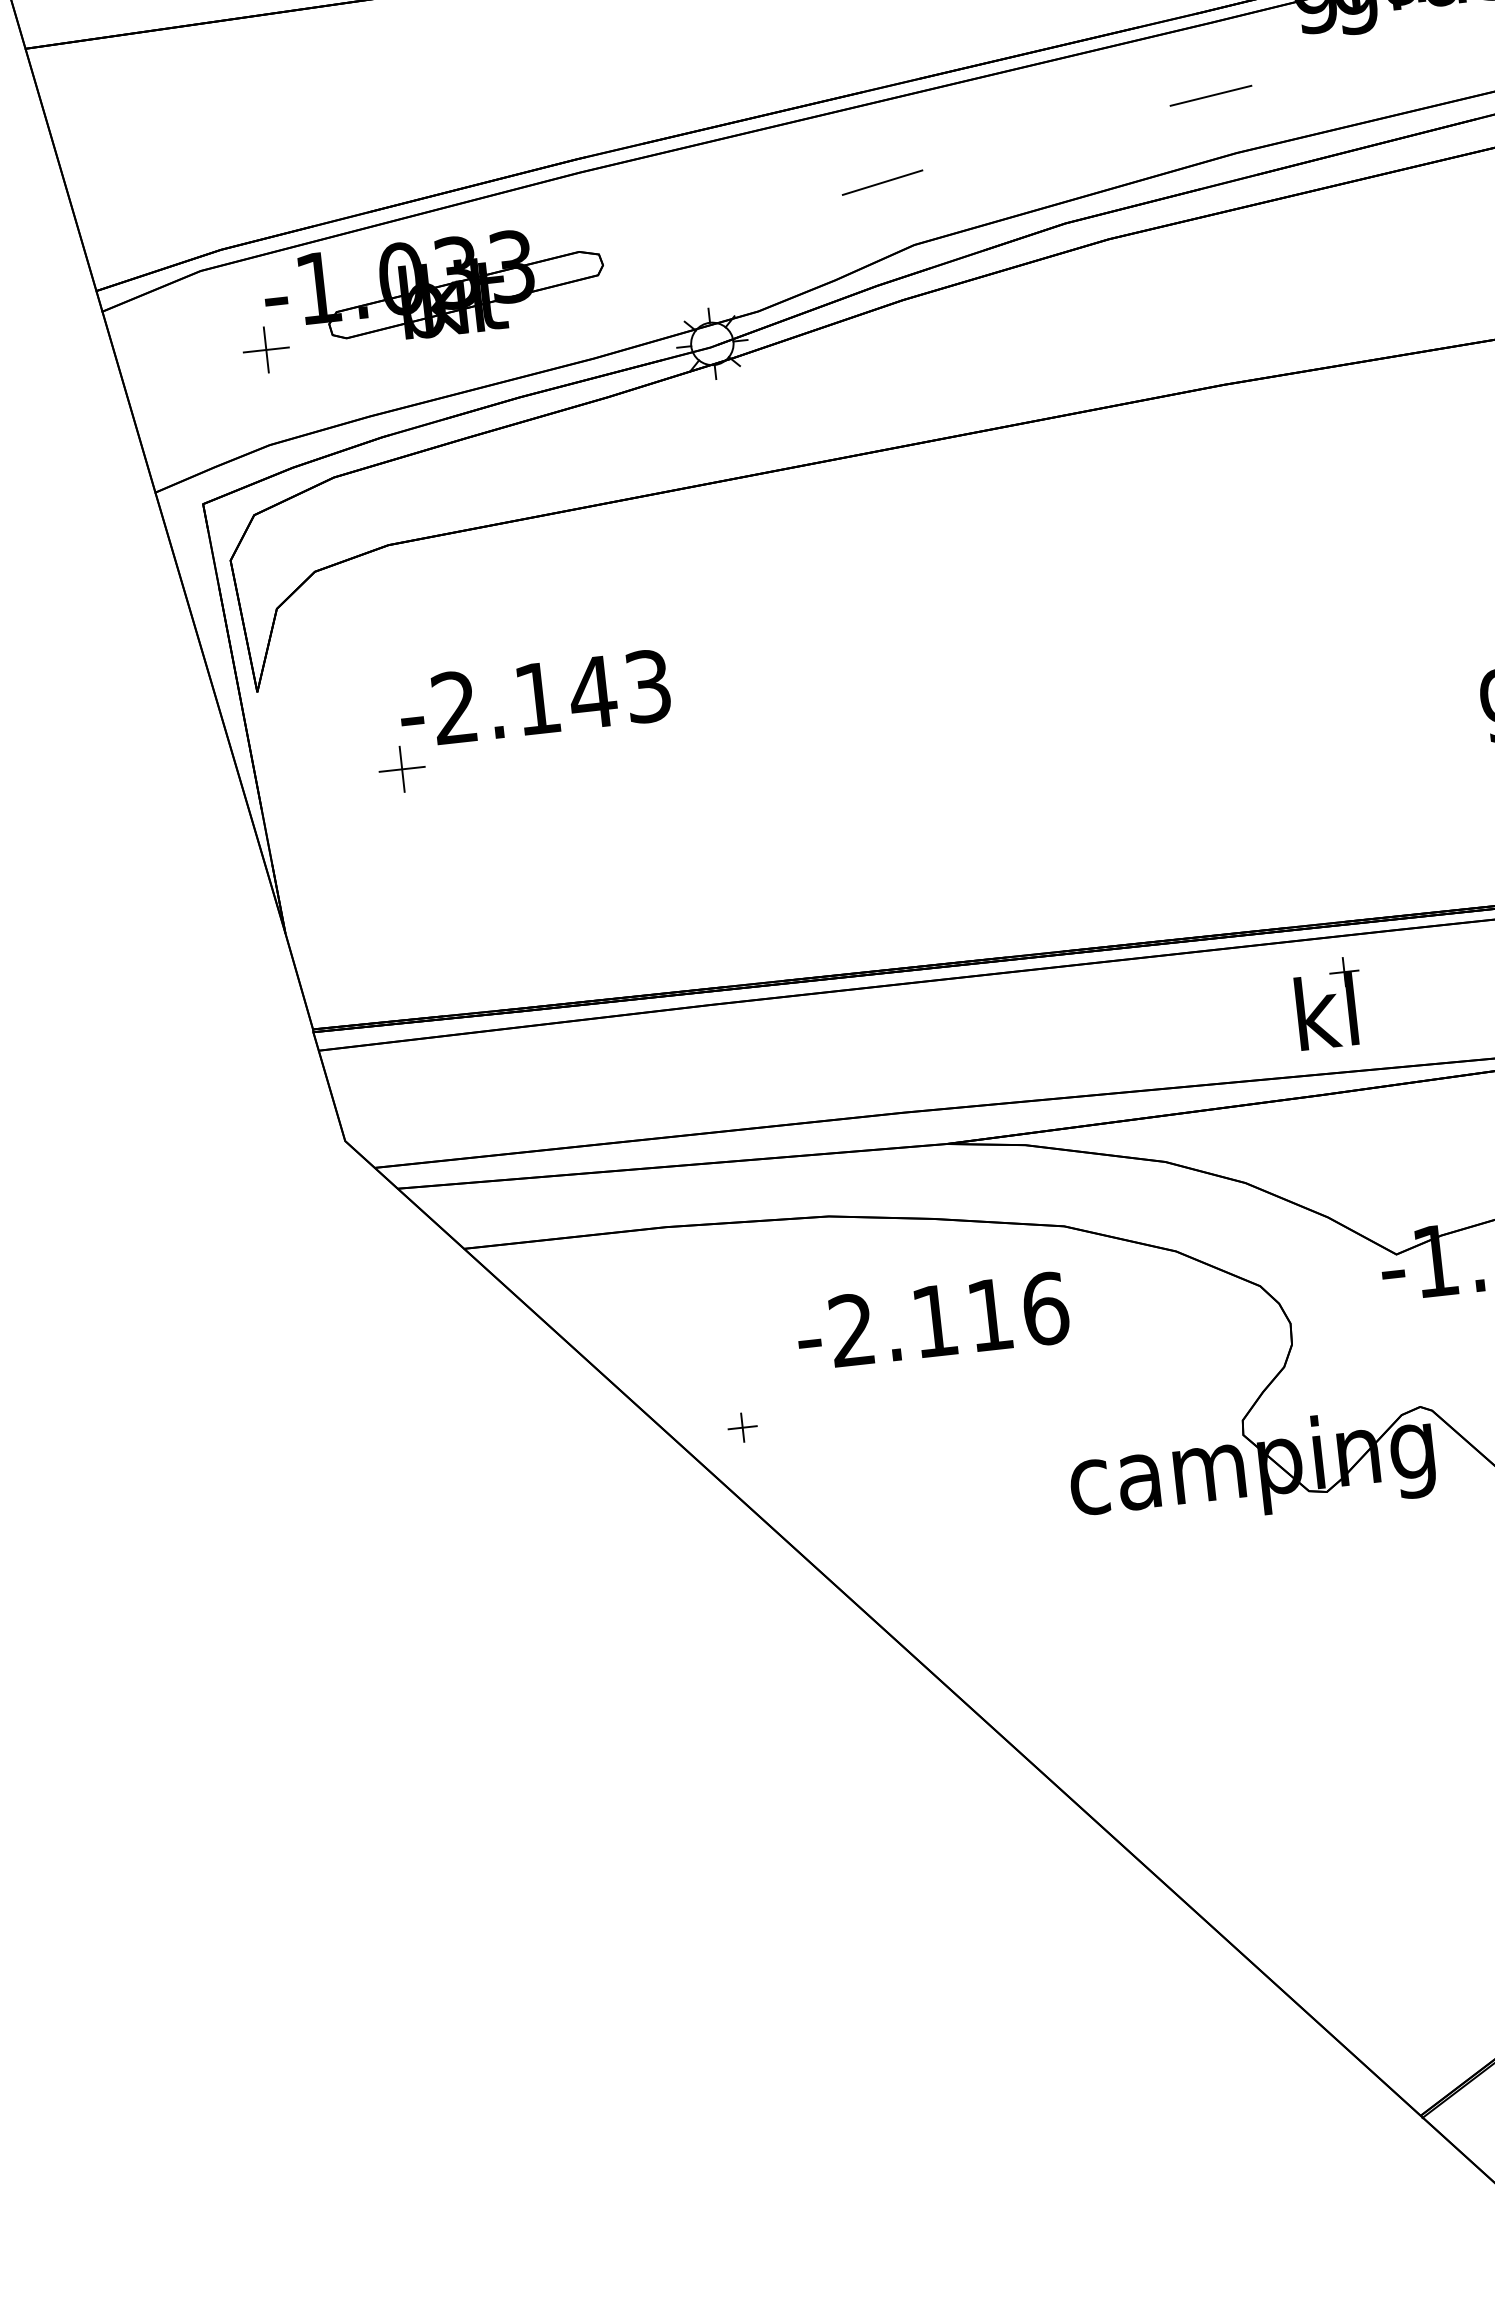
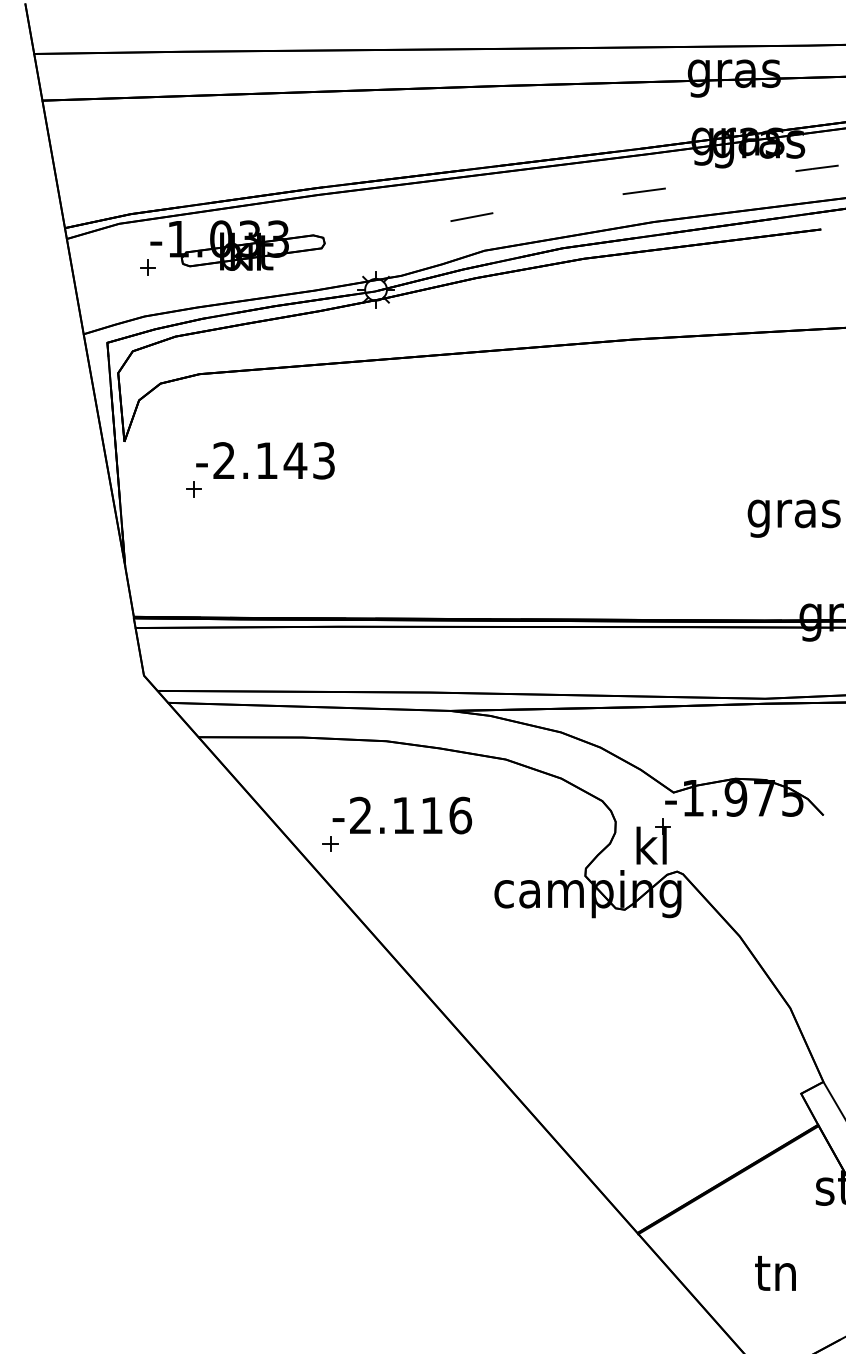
part: (264, 349) -> (147, 267), size x0.62
part: (401, 769) -> (193, 489), size x0.62
part: (1329, 1002) -> (653, 841), moved
text: (932, 1321) -> (402, 815), moved

